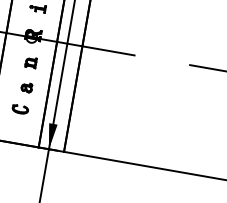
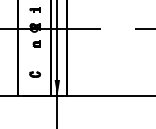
part: (26, 86) -> (36, 59), removed

